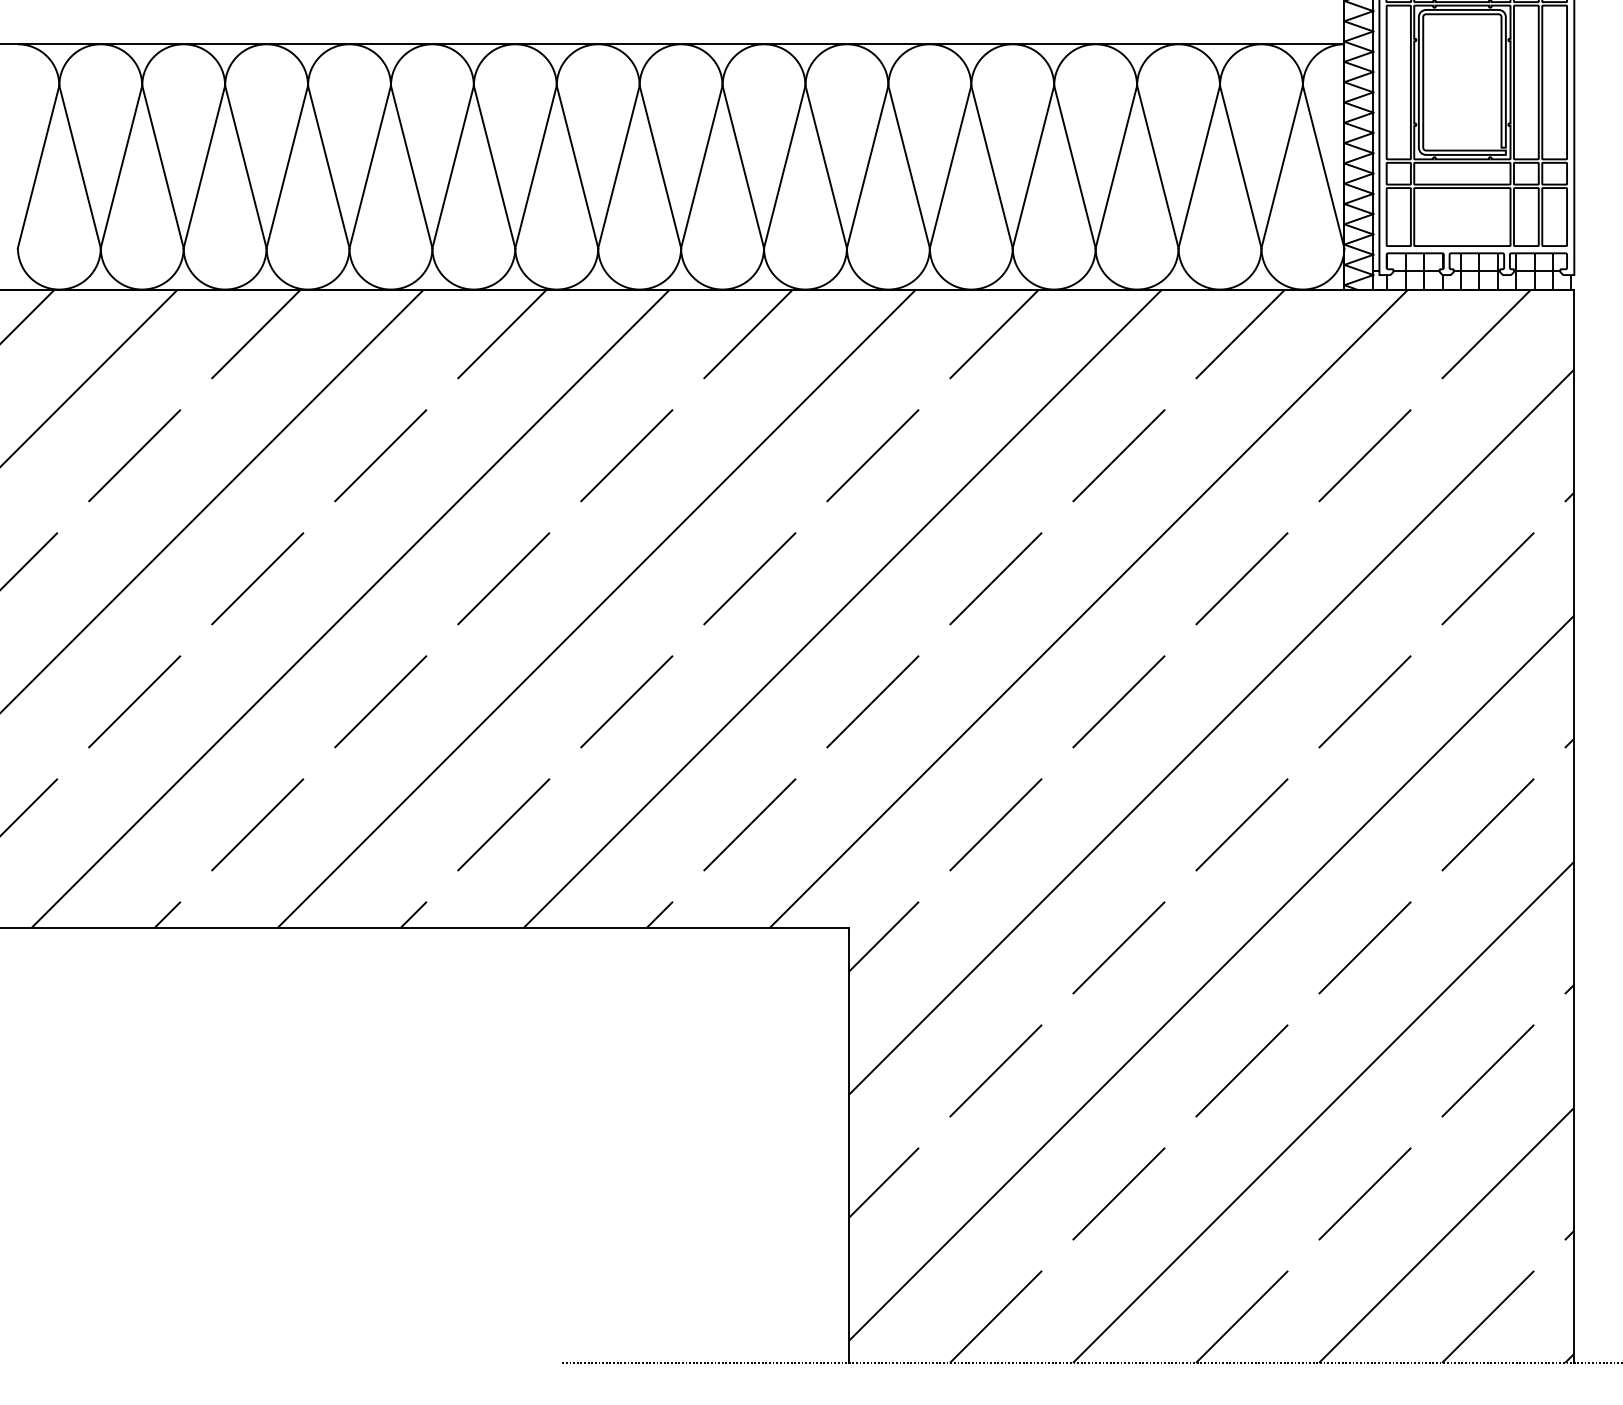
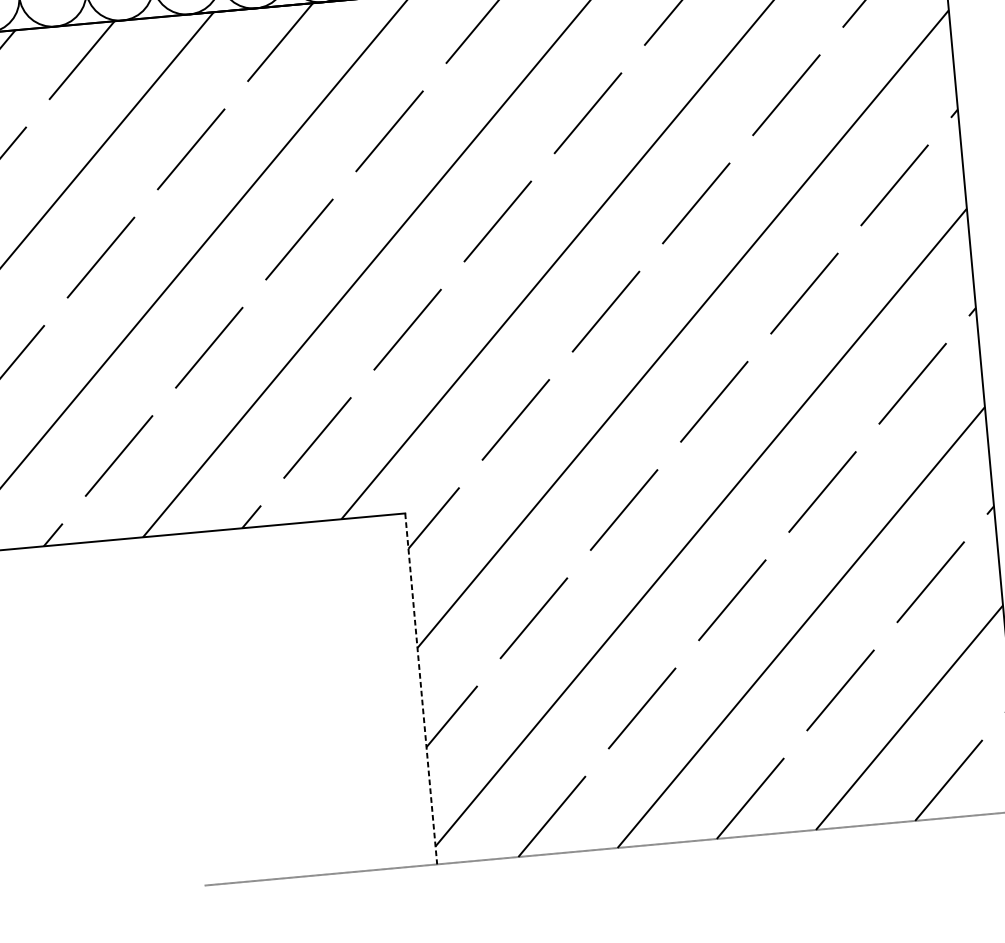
line: (849, 1145) -> (421, 689), solid -> dashed

